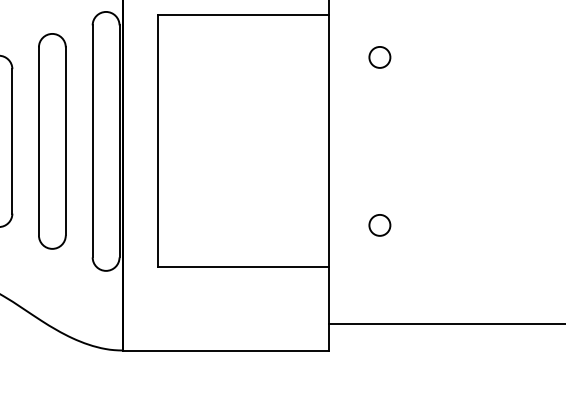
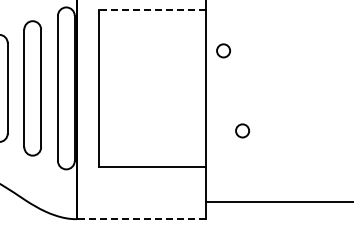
line: (242, 15) -> (151, 9), solid -> dashed
circle: (379, 56) -> (223, 50), moved
circle: (379, 224) -> (242, 130), moved
line: (224, 350) -> (140, 219), solid -> dashed

